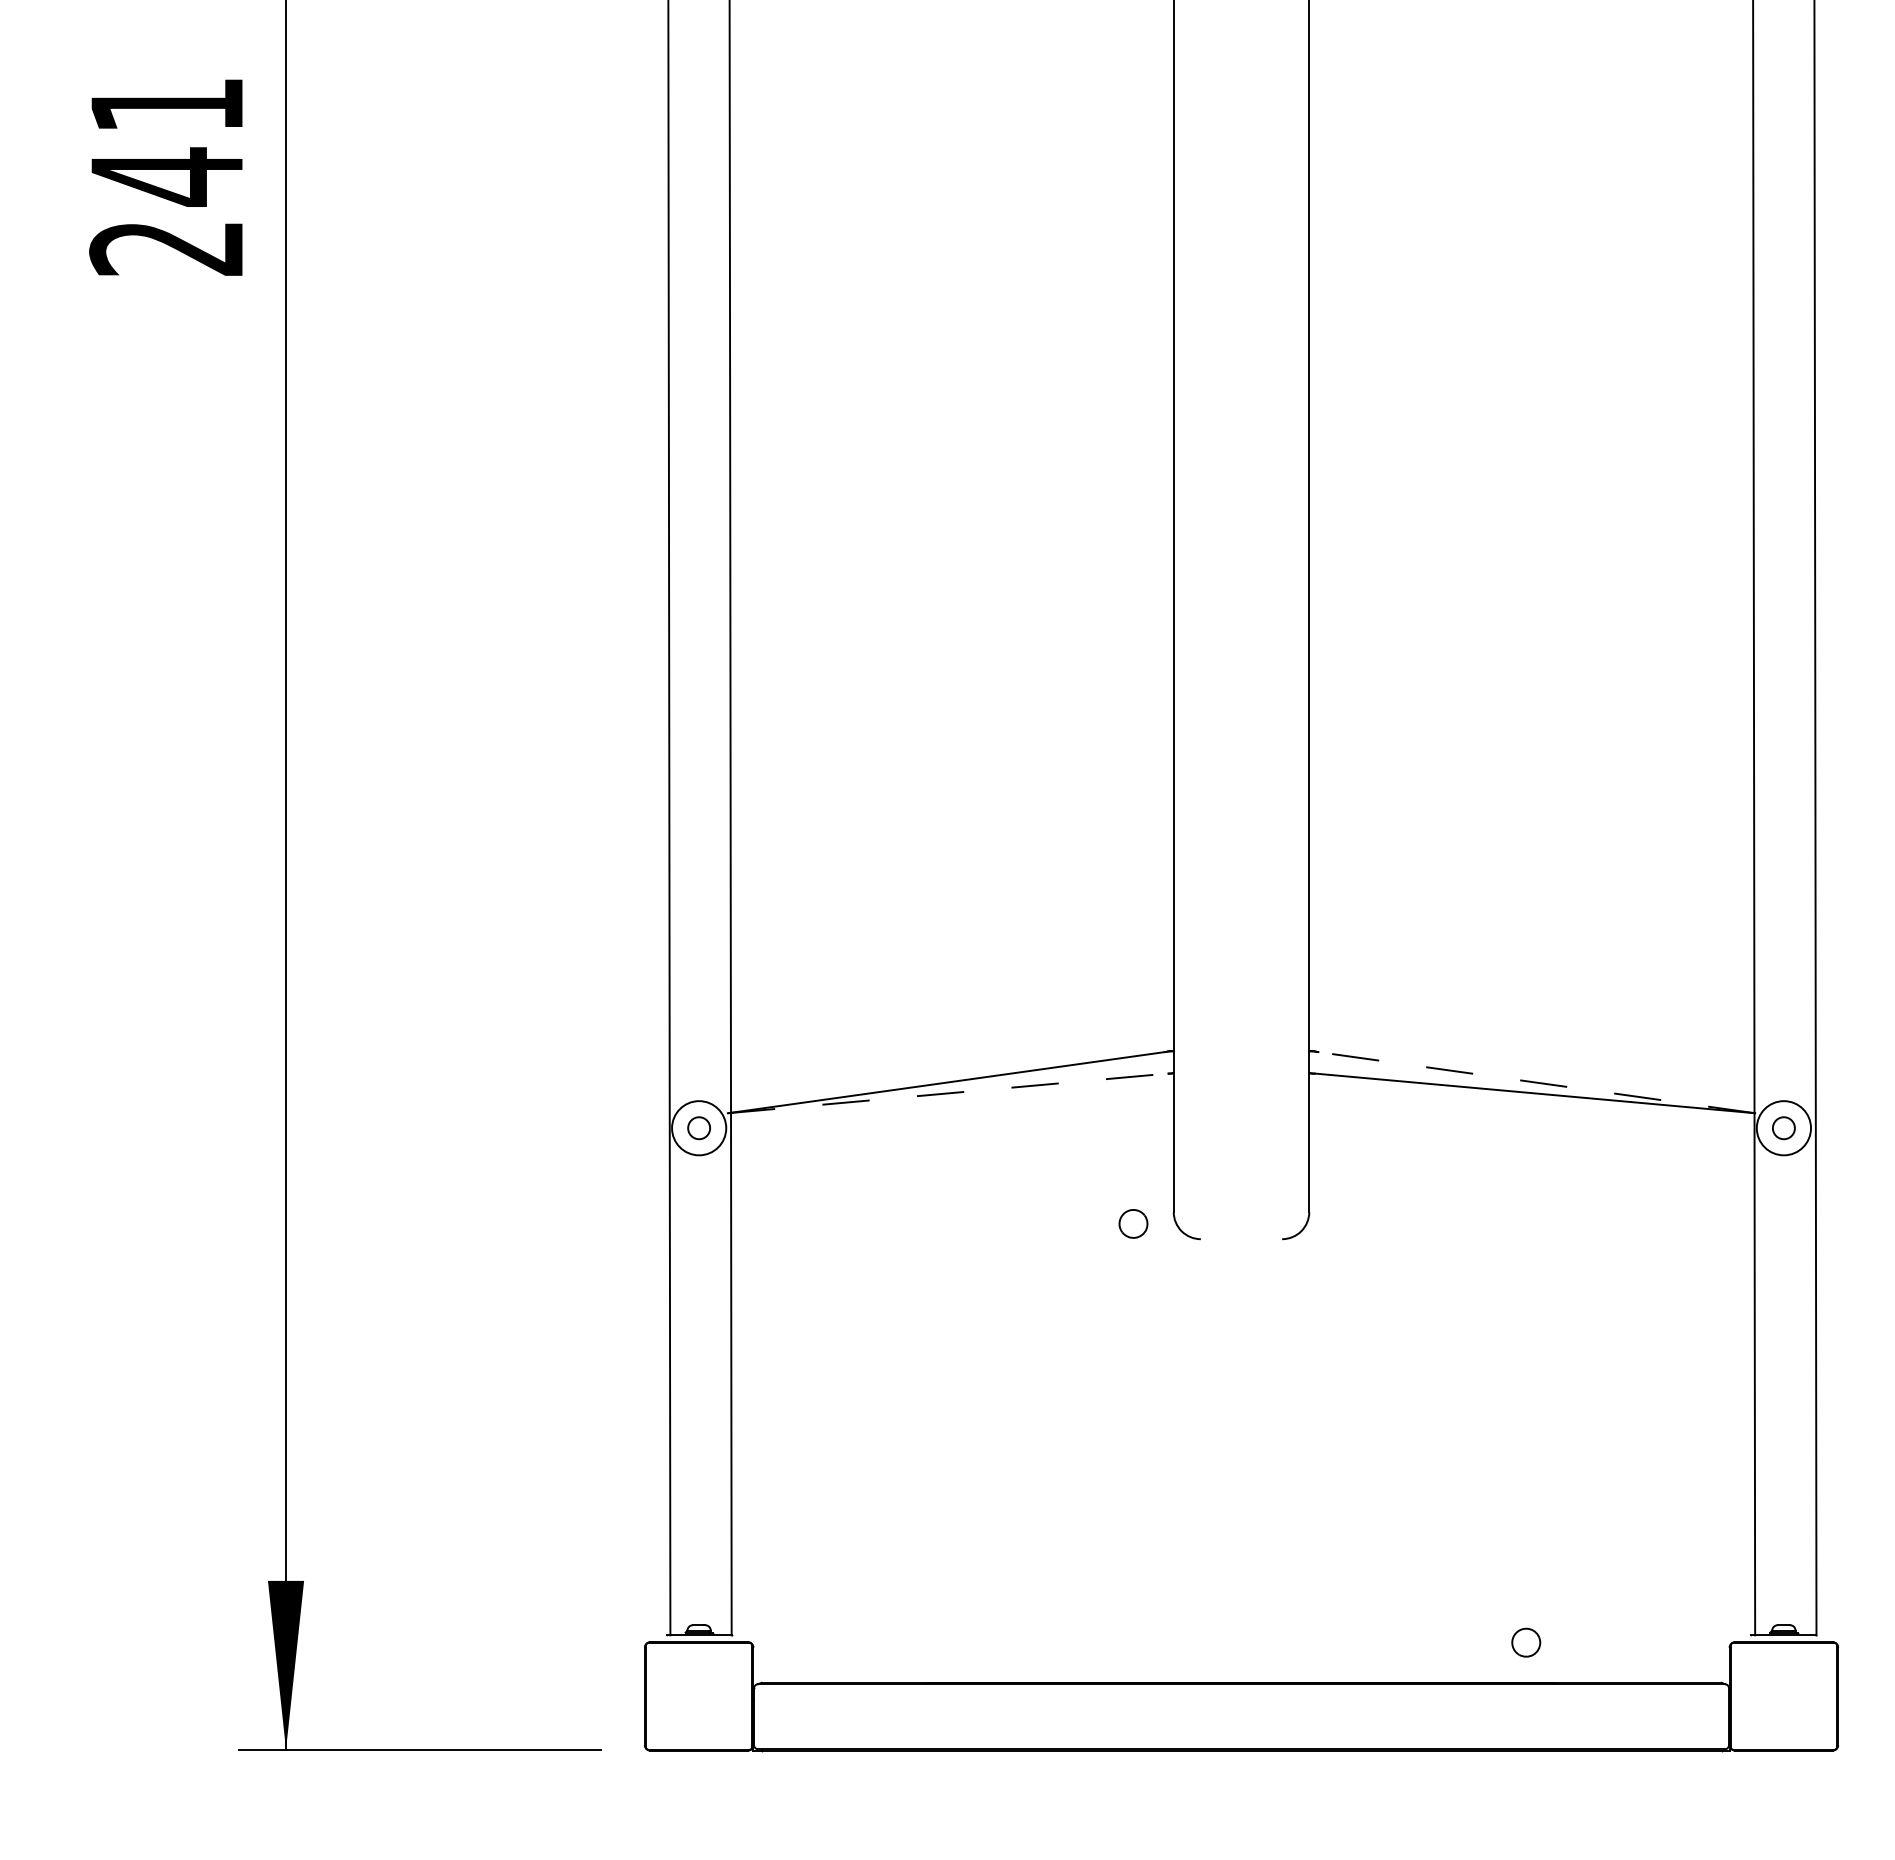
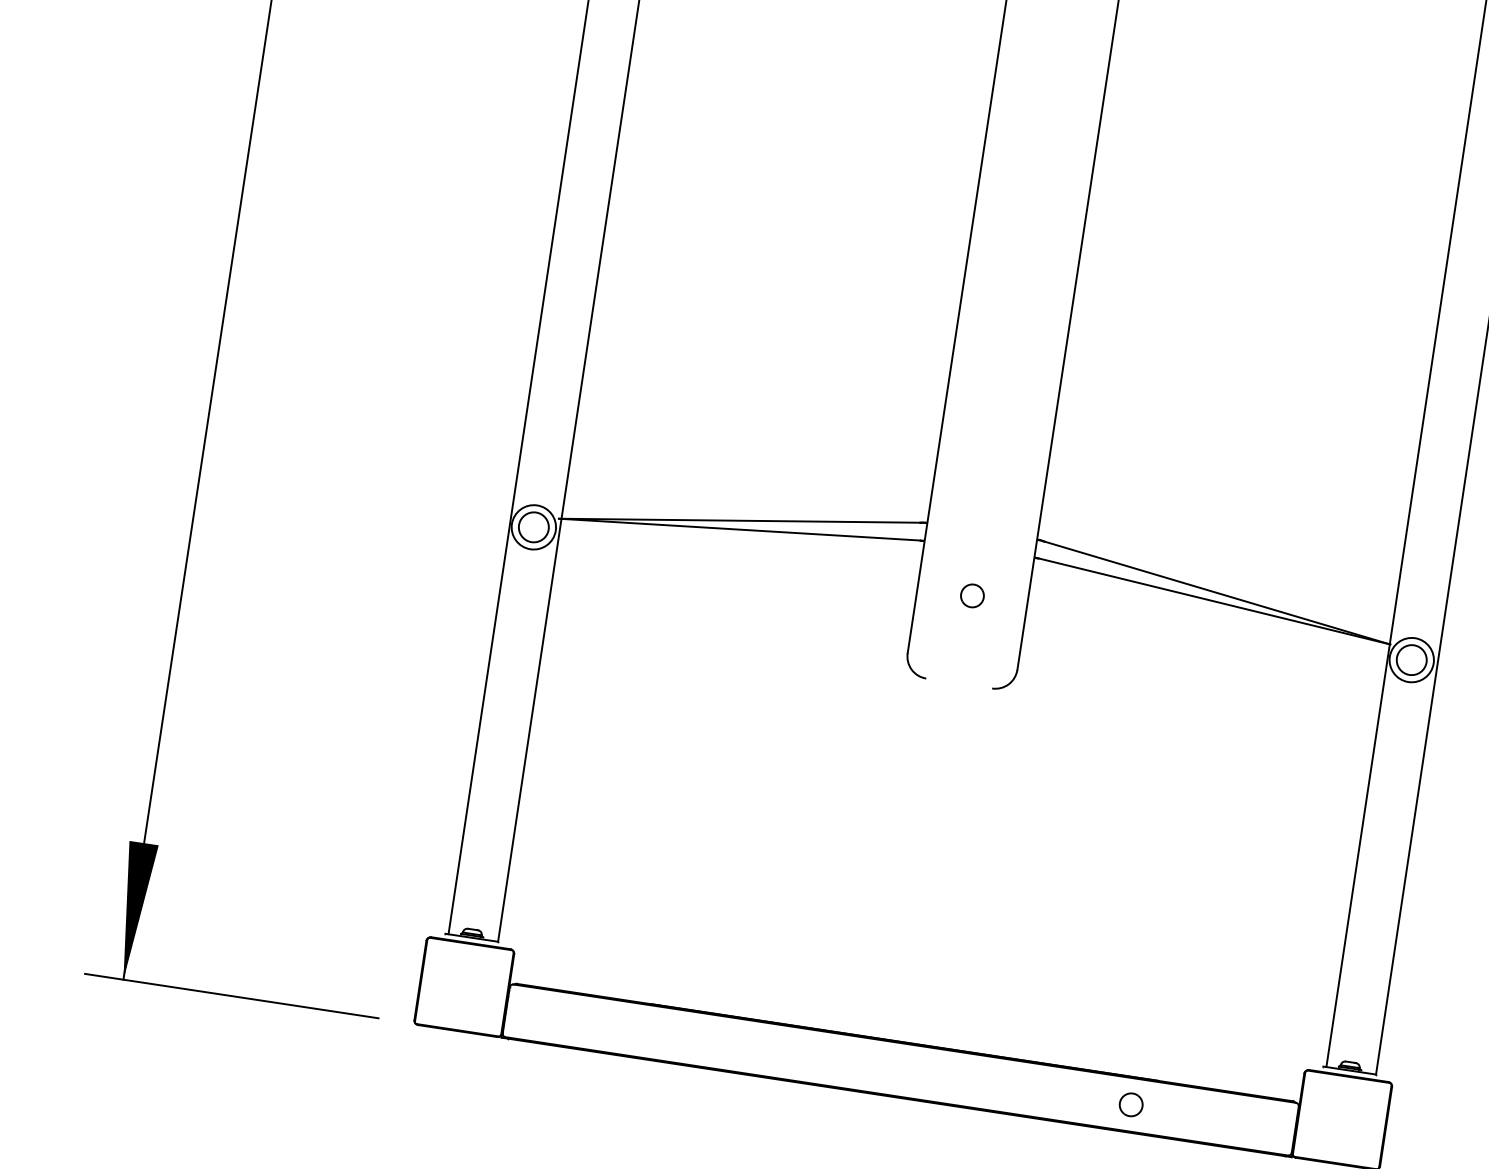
line: (1536, 1082) -> (1217, 592), dashed -> solid
line: (947, 1093) -> (739, 529), dashed -> solid
circle: (698, 1127) -> (533, 526), size x1.67
circle: (1783, 1127) -> (1411, 659), size x1.67
part: (1133, 1223) -> (972, 595), moved
part: (1526, 1642) -> (1131, 1104), moved

